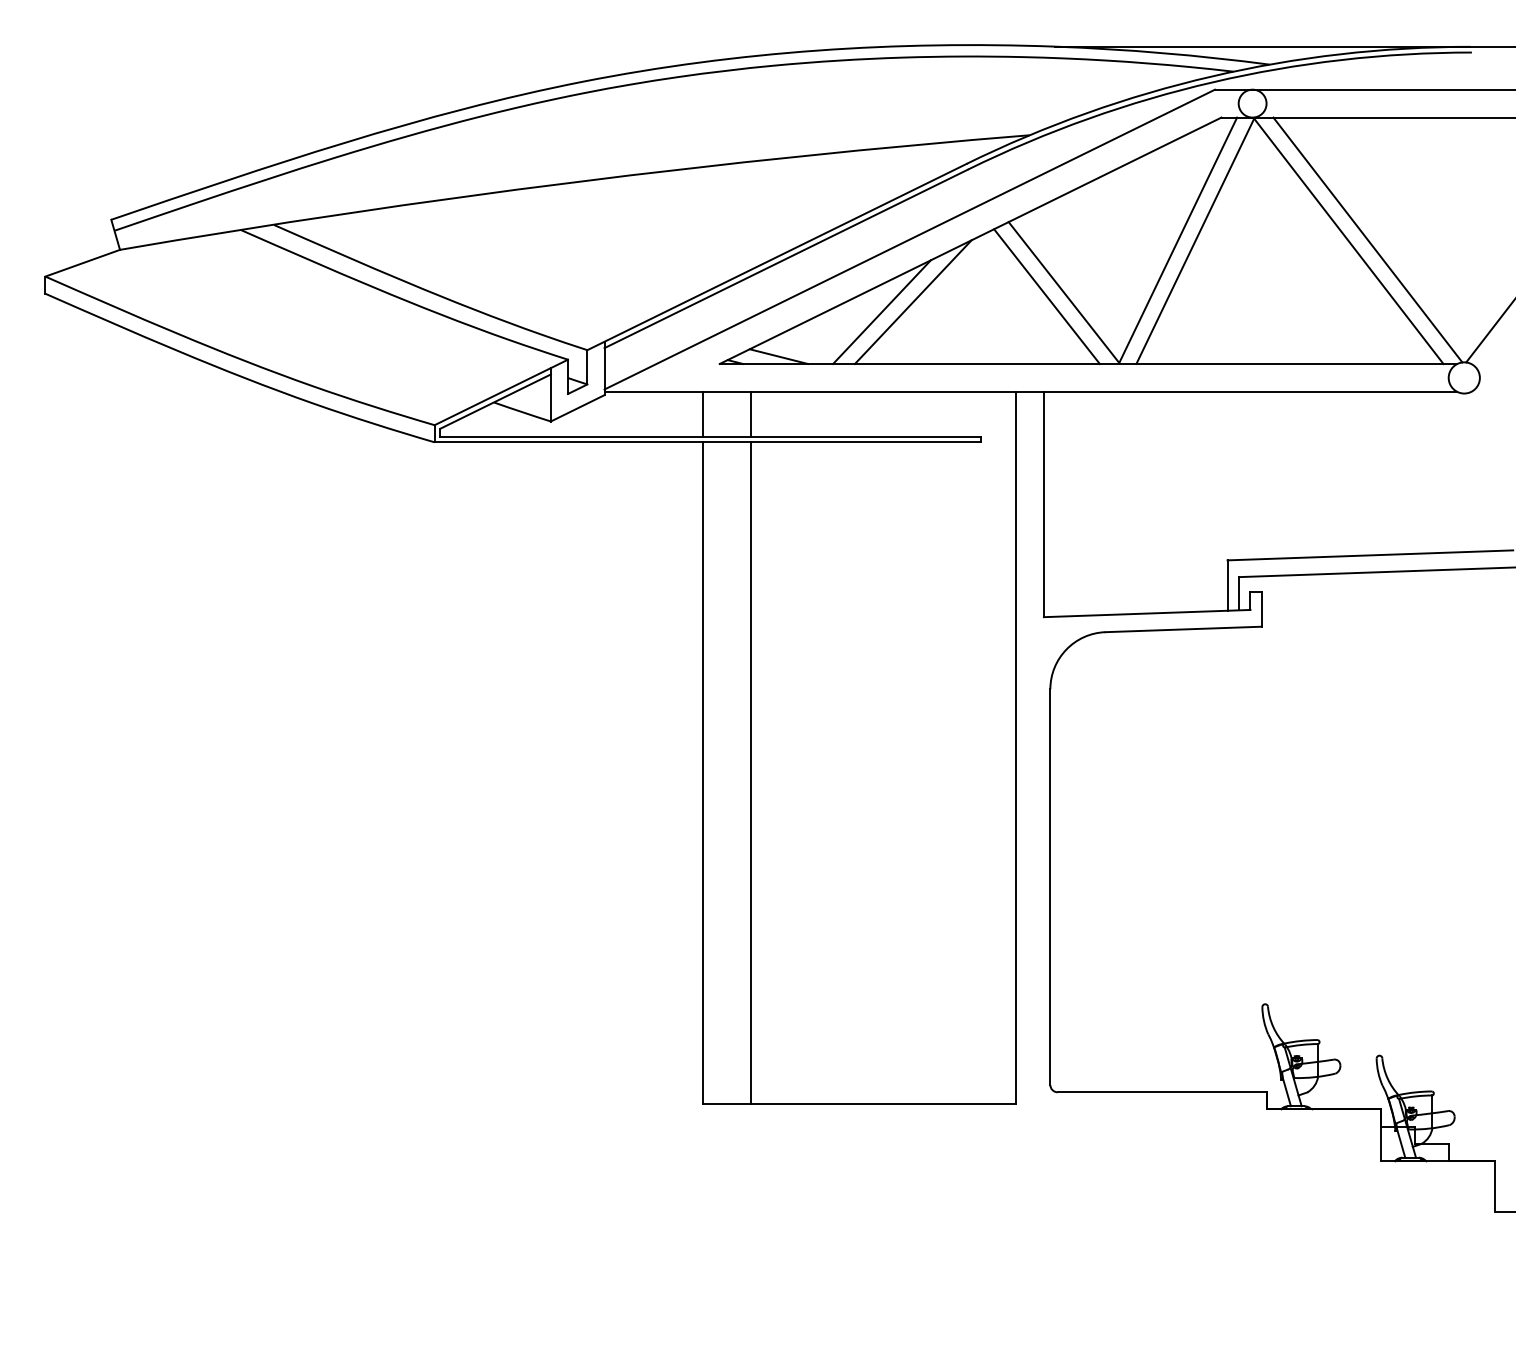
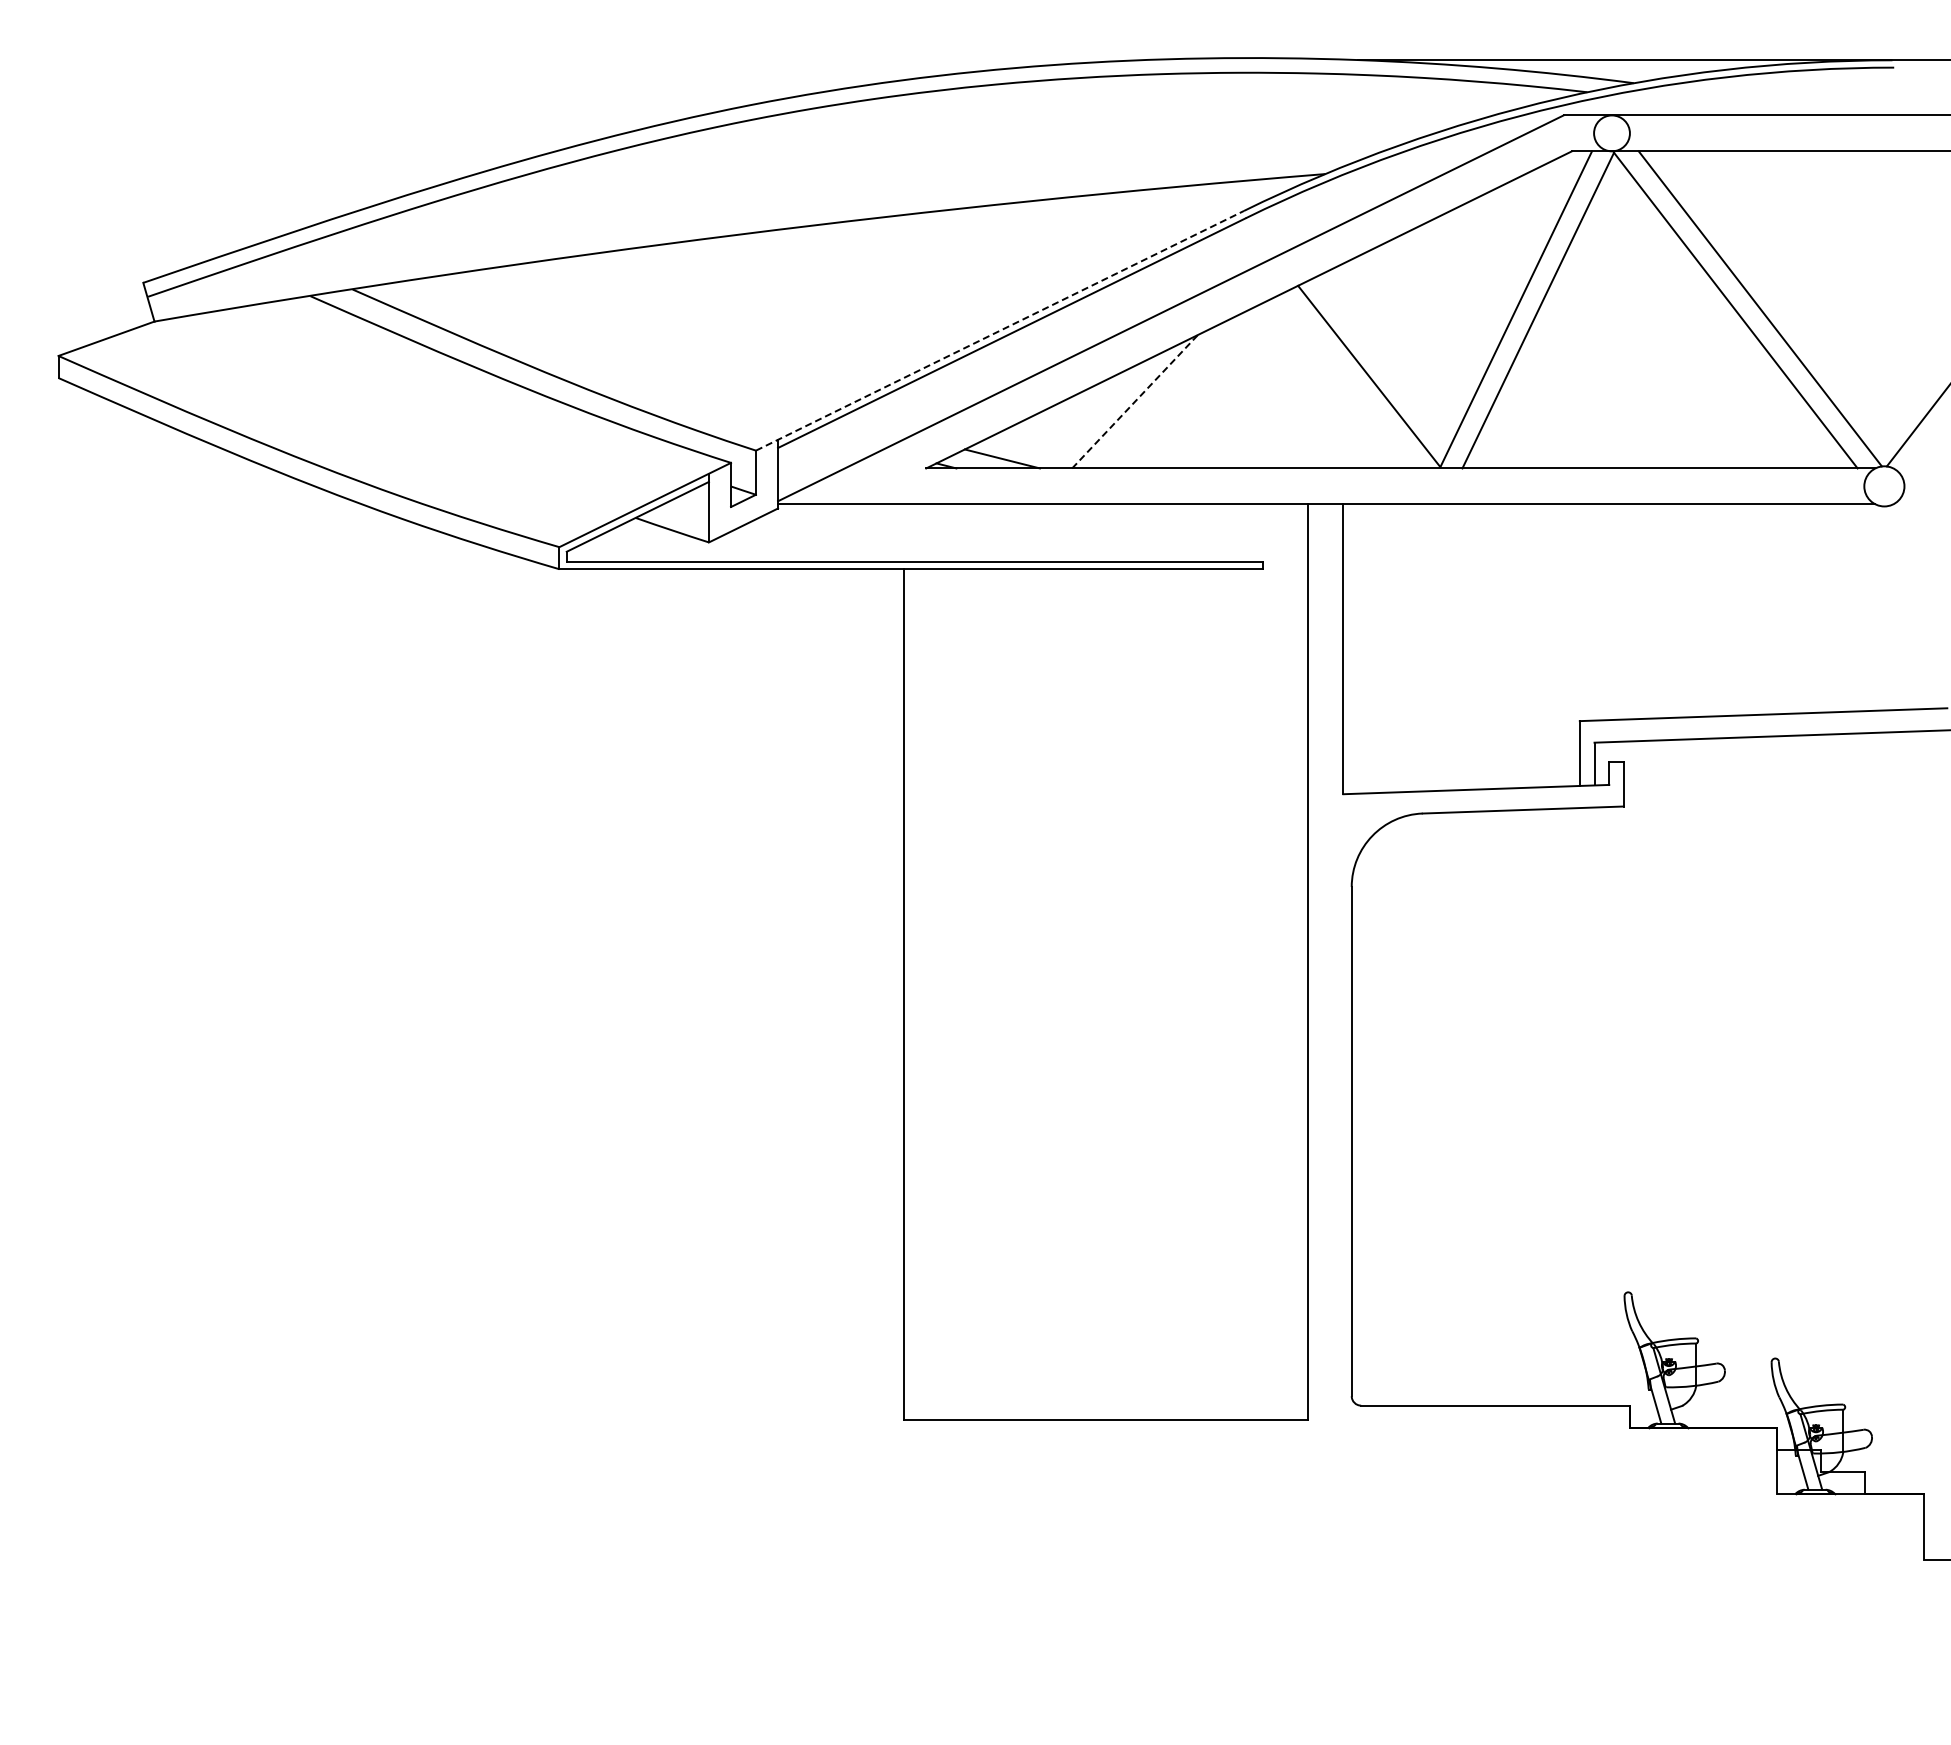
line: (777, 256) -> (1000, 330), solid -> dashed
line: (1047, 296) -> (1347, 381), removed
line: (913, 301) -> (1175, 388), removed
line: (882, 311) -> (1135, 401), solid -> dashed
line: (702, 413) -> (904, 532), removed
line: (751, 413) -> (966, 532), removed
line: (751, 772) -> (966, 994), removed

